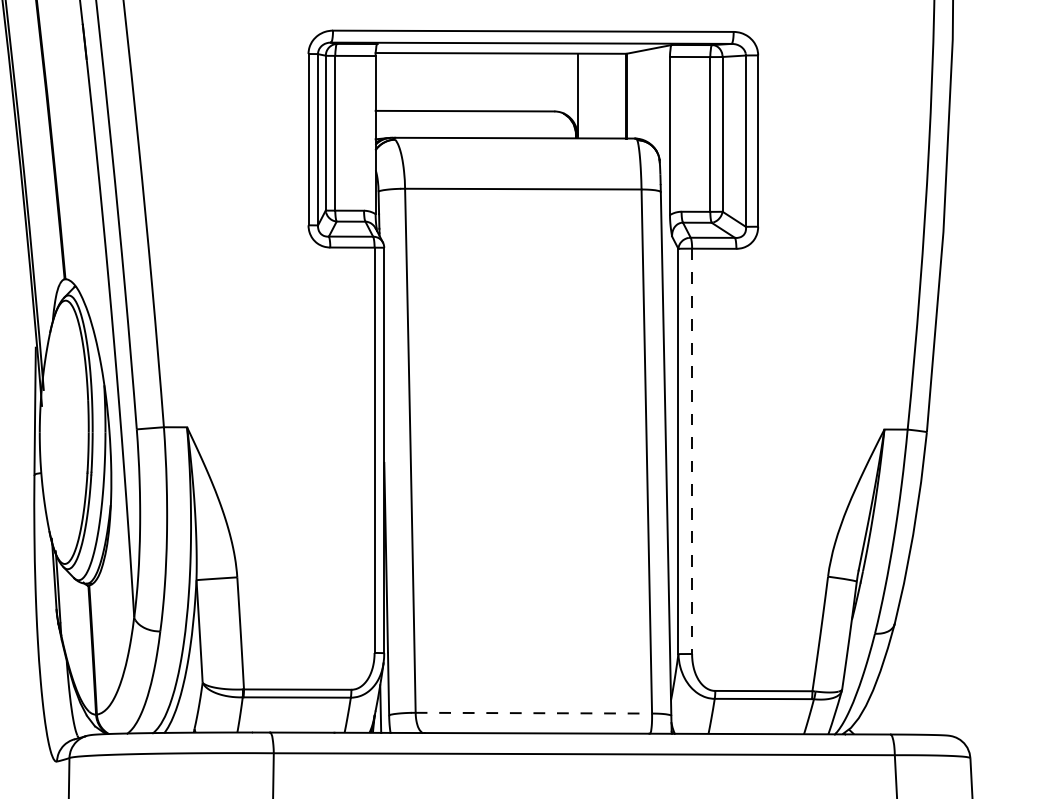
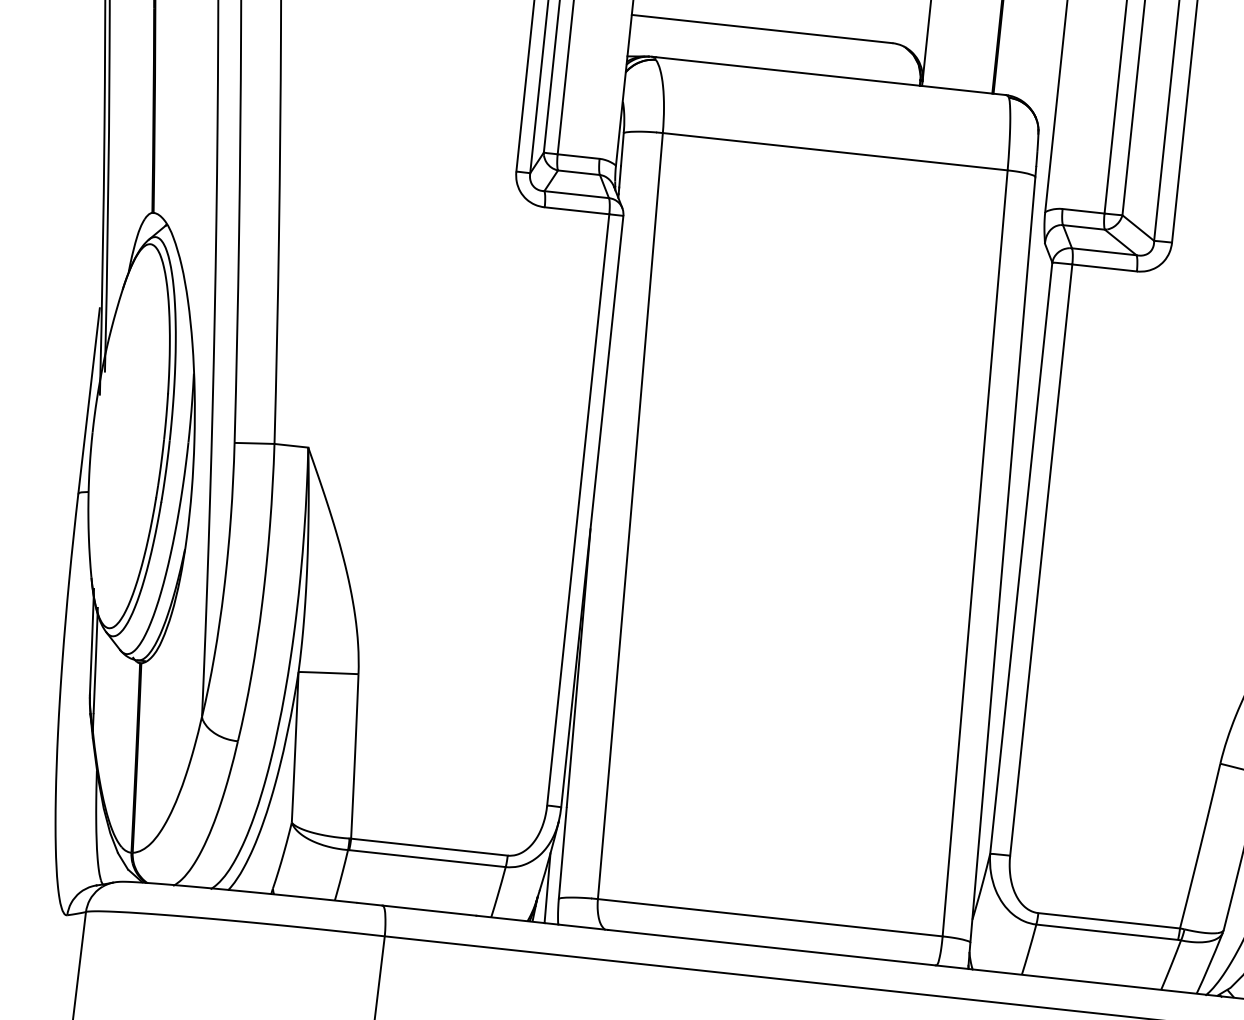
line: (692, 451) -> (1041, 560), dashed -> solid
line: (534, 713) -> (771, 918), dashed -> solid

